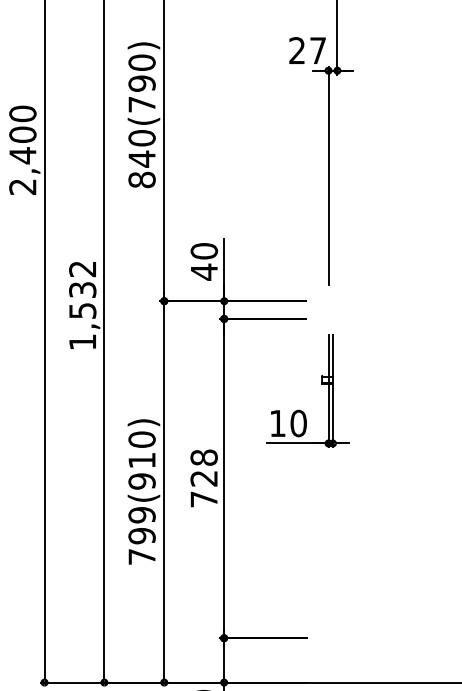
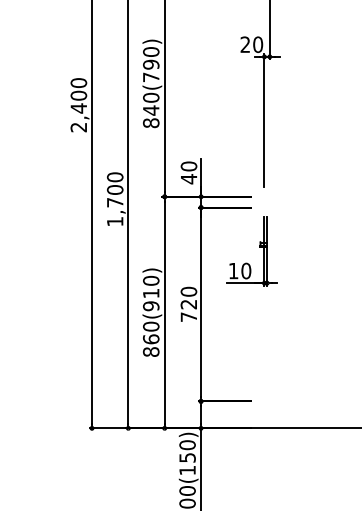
text: (318, 50) -> (258, 44), 27 -> 20
text: (83, 289) -> (115, 189), 1,532 -> 1,700
text: (203, 457) -> (188, 291), 728 -> 720
text: (142, 534) -> (151, 338), 799(910) -> 860(910)

